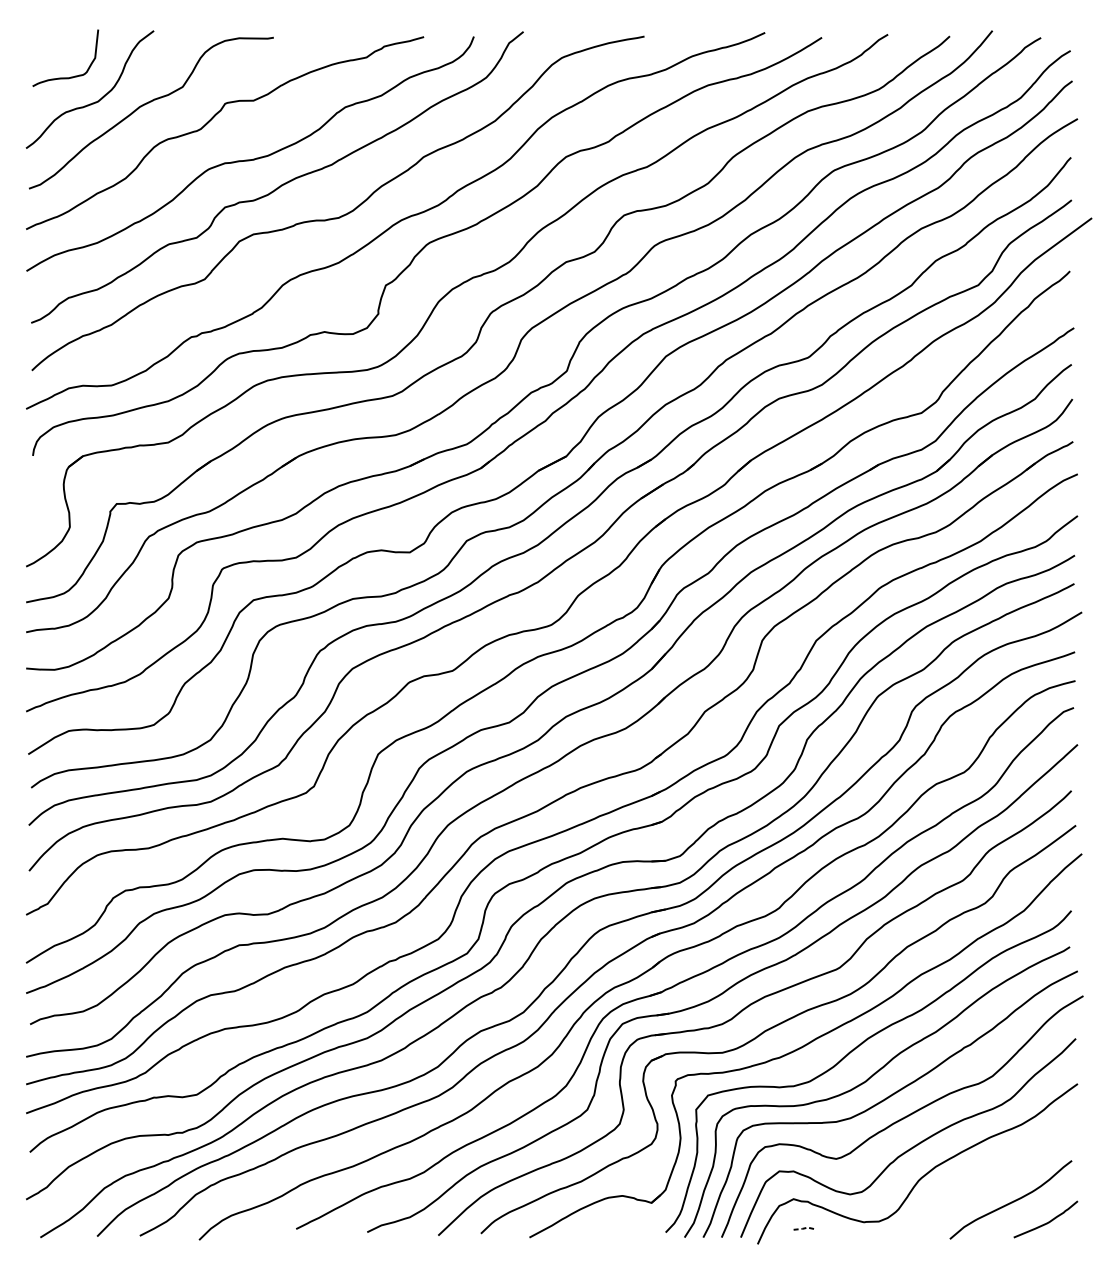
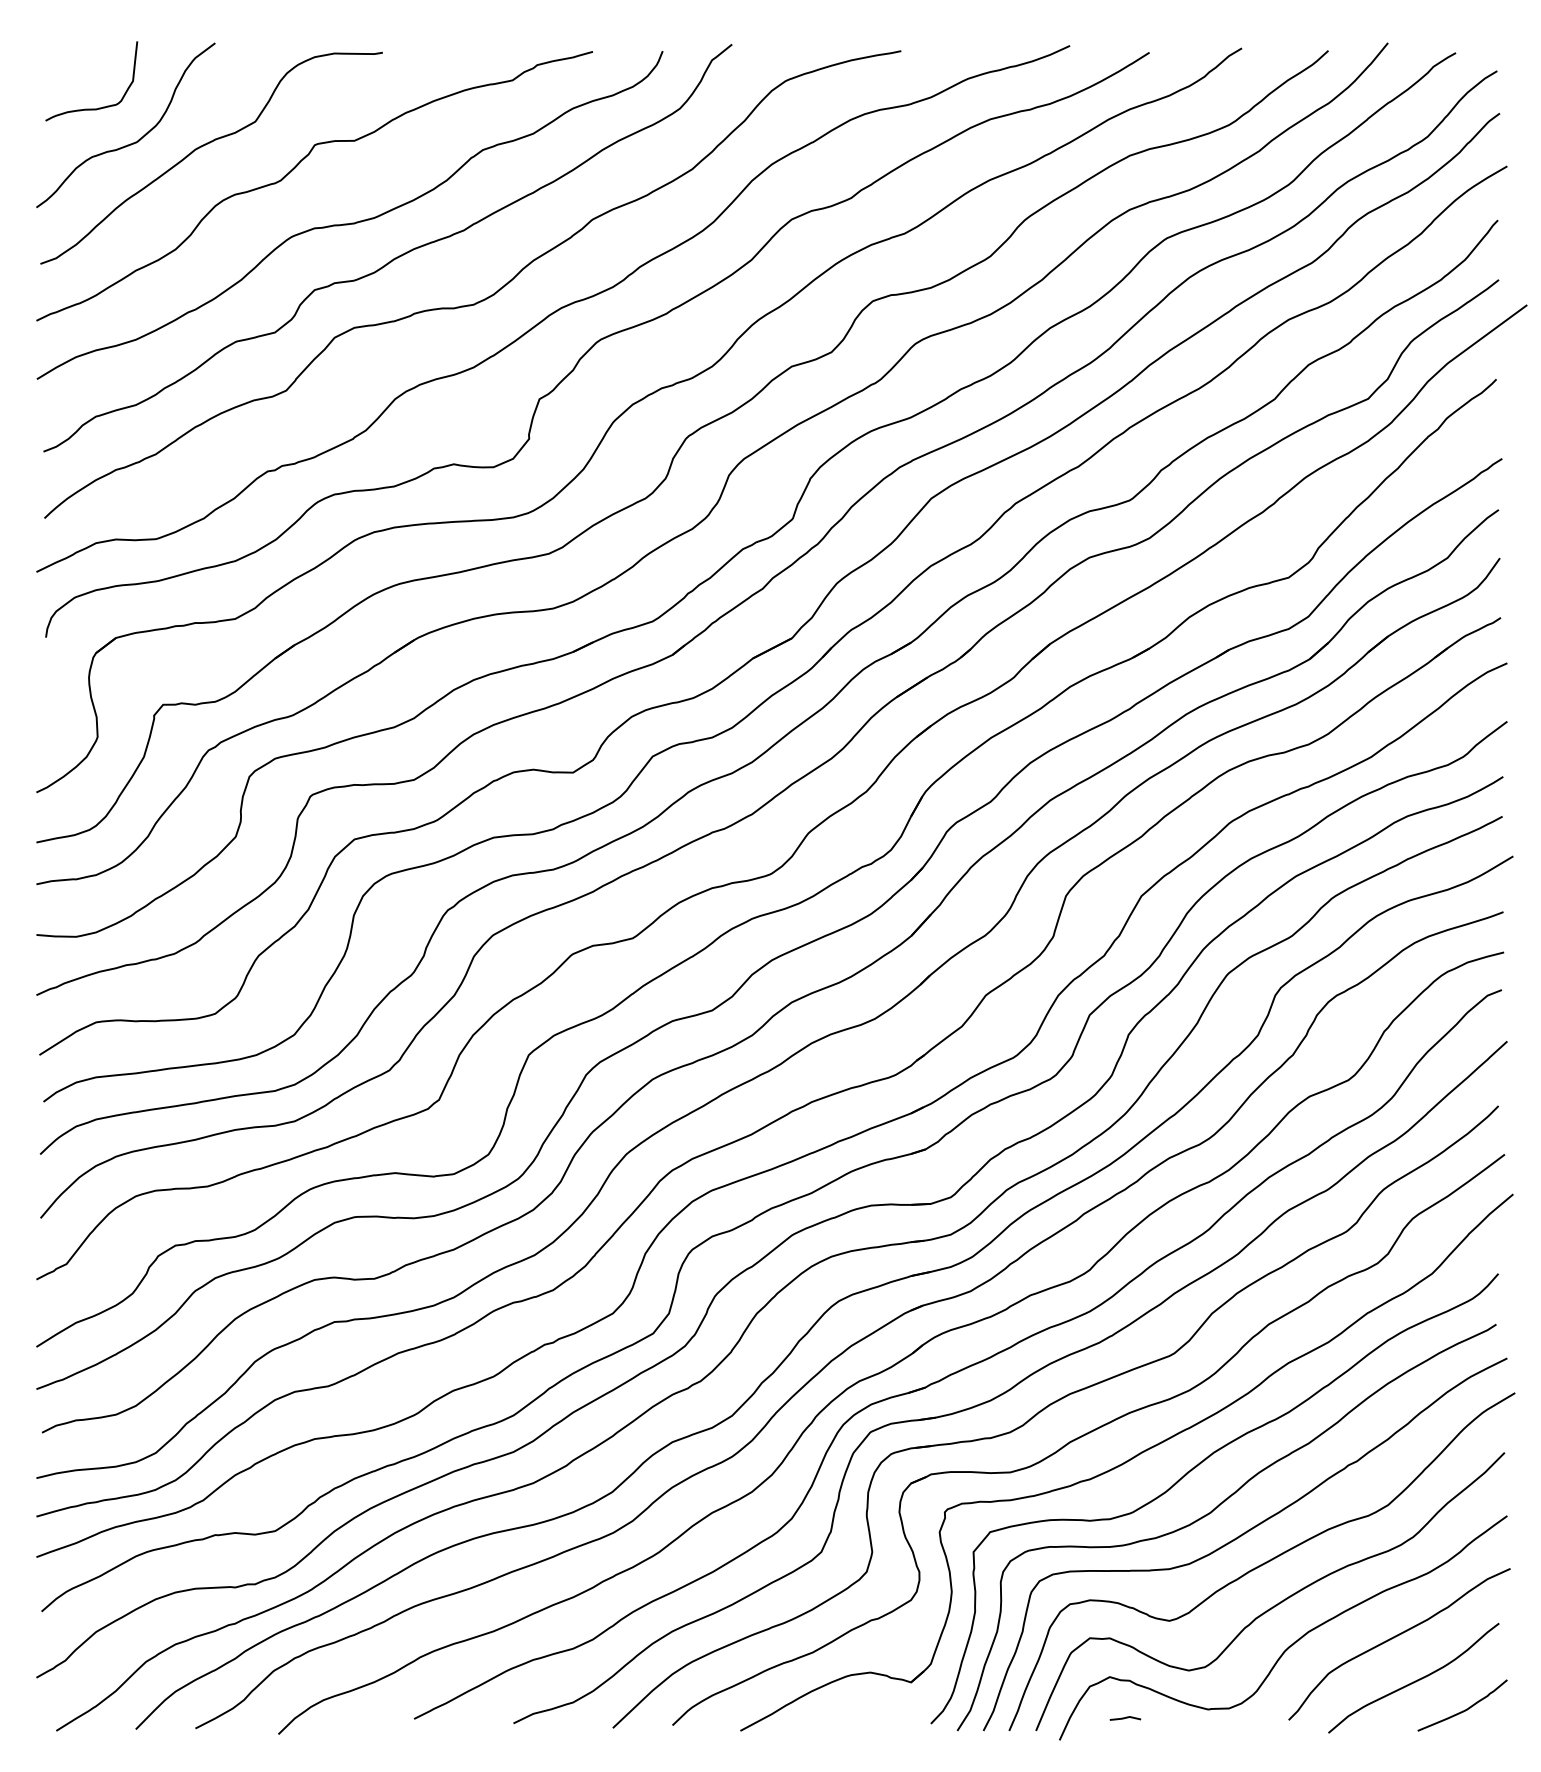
curve: (998, 1170) -> (1396, 1637), added
line: (804, 1228) -> (1125, 1717), dashed -> solid

